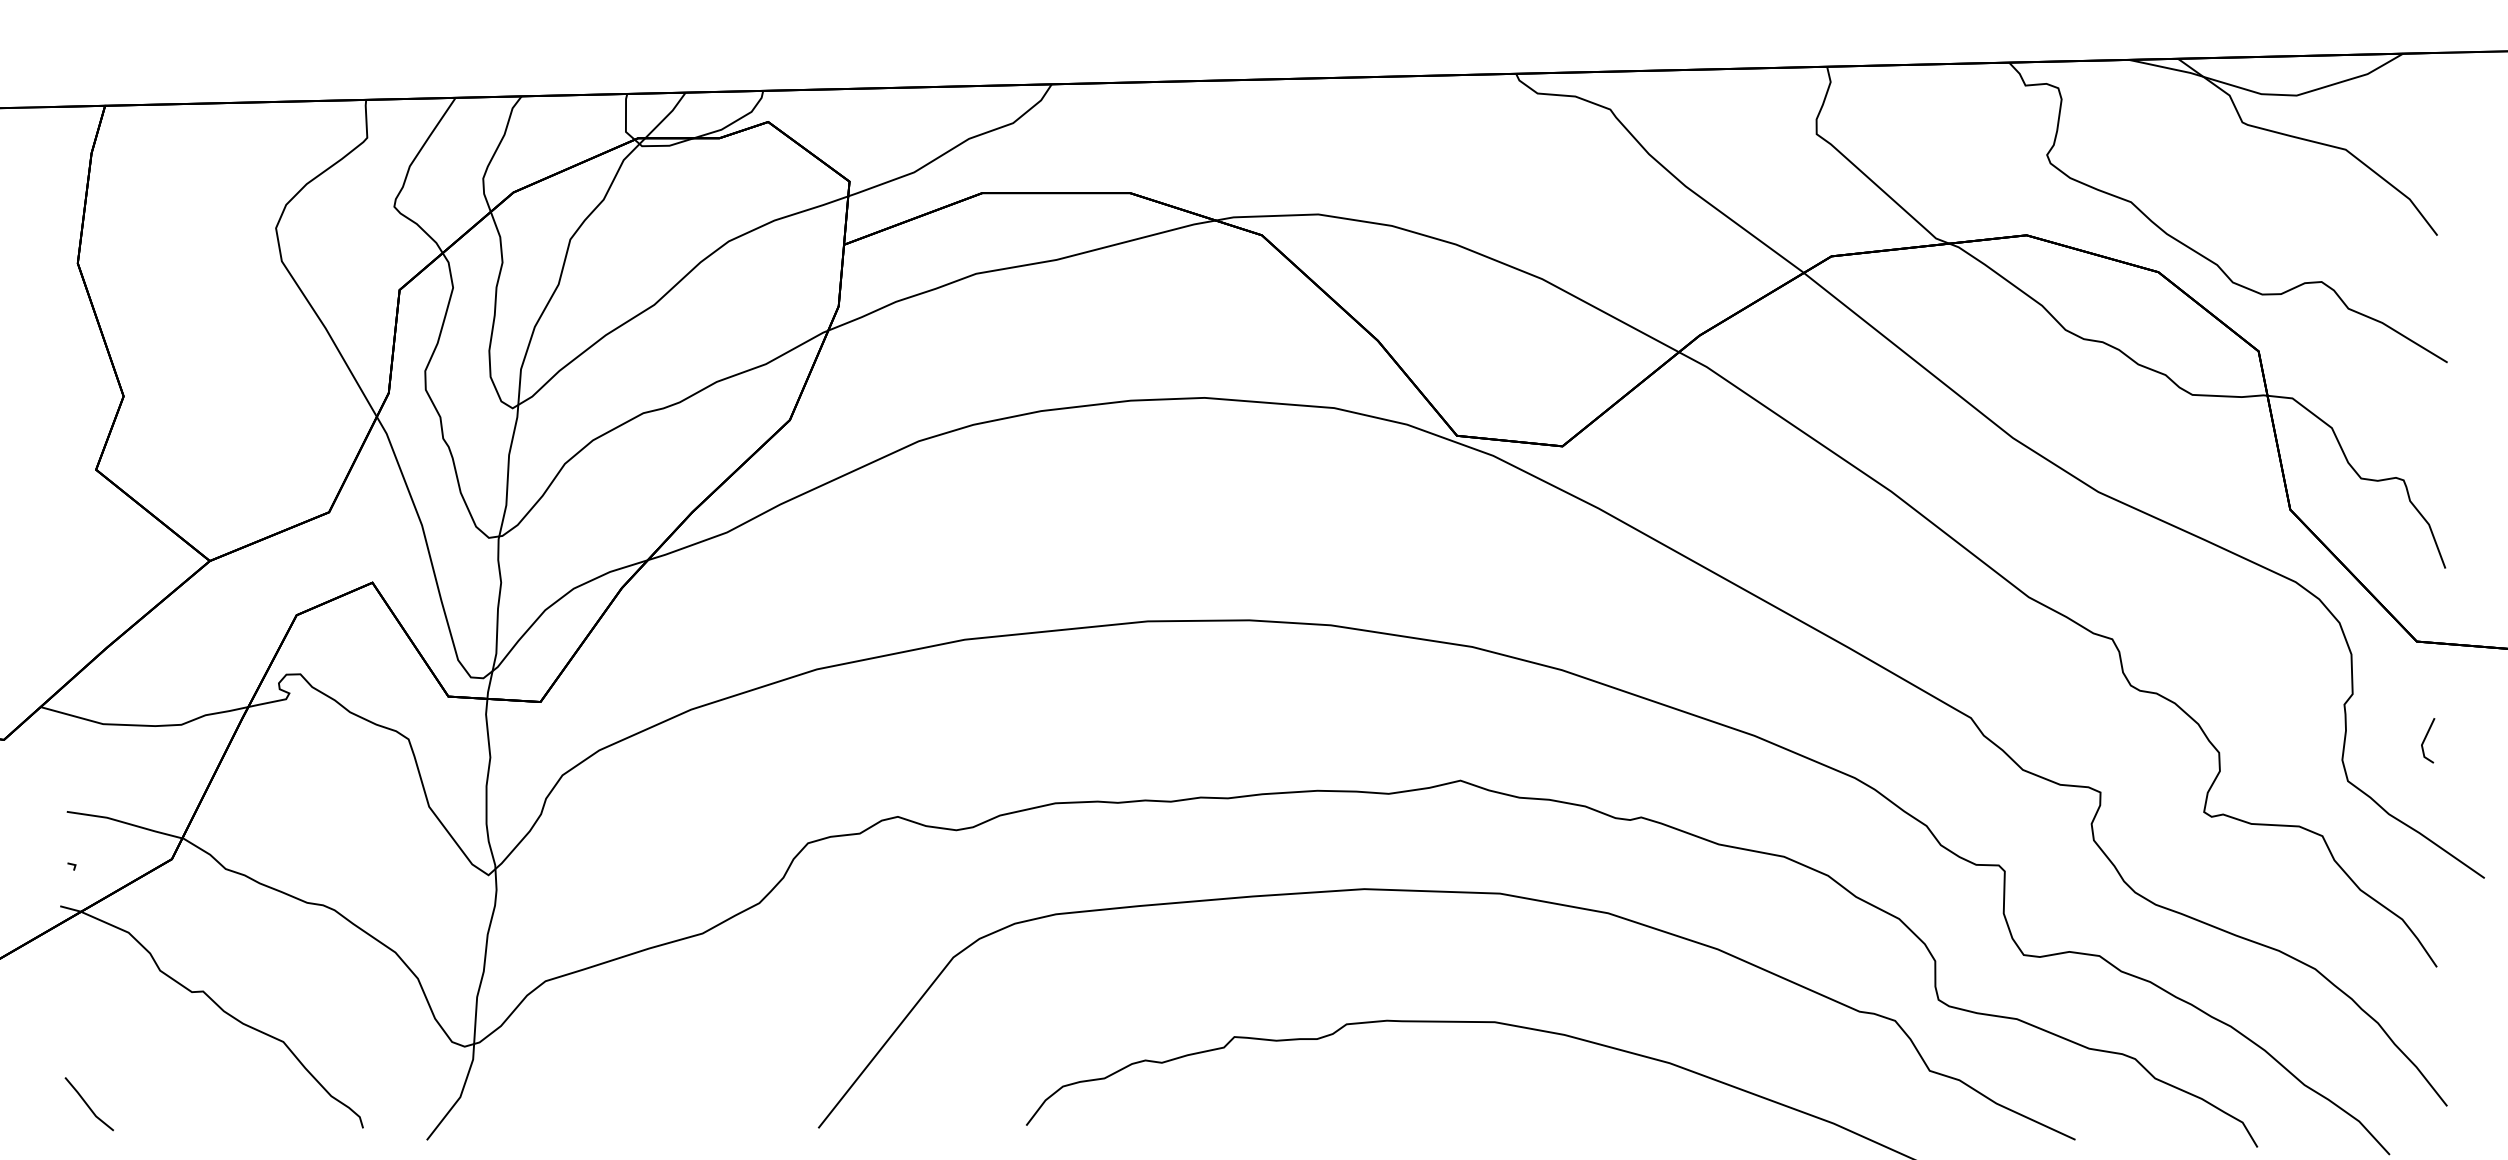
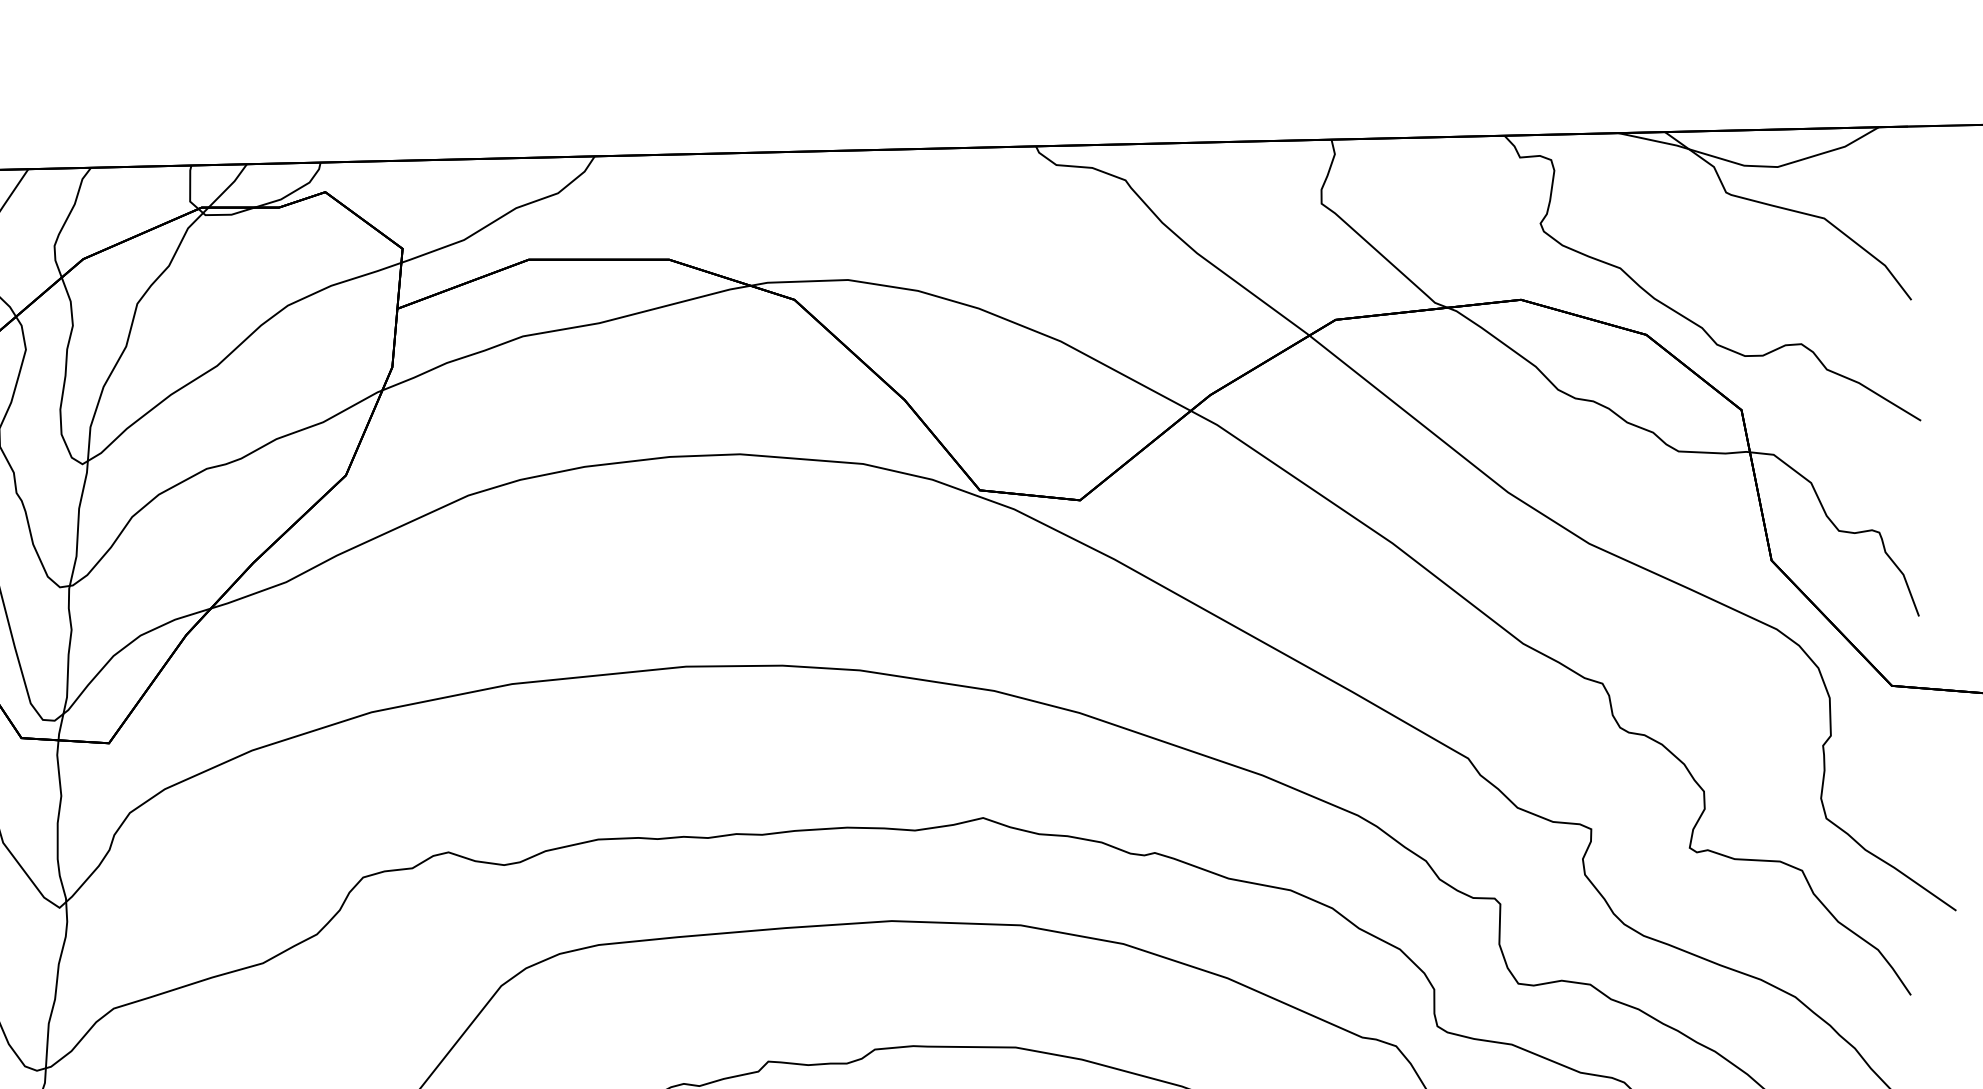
line: (2426, 738) -> (1901, 777), removed

